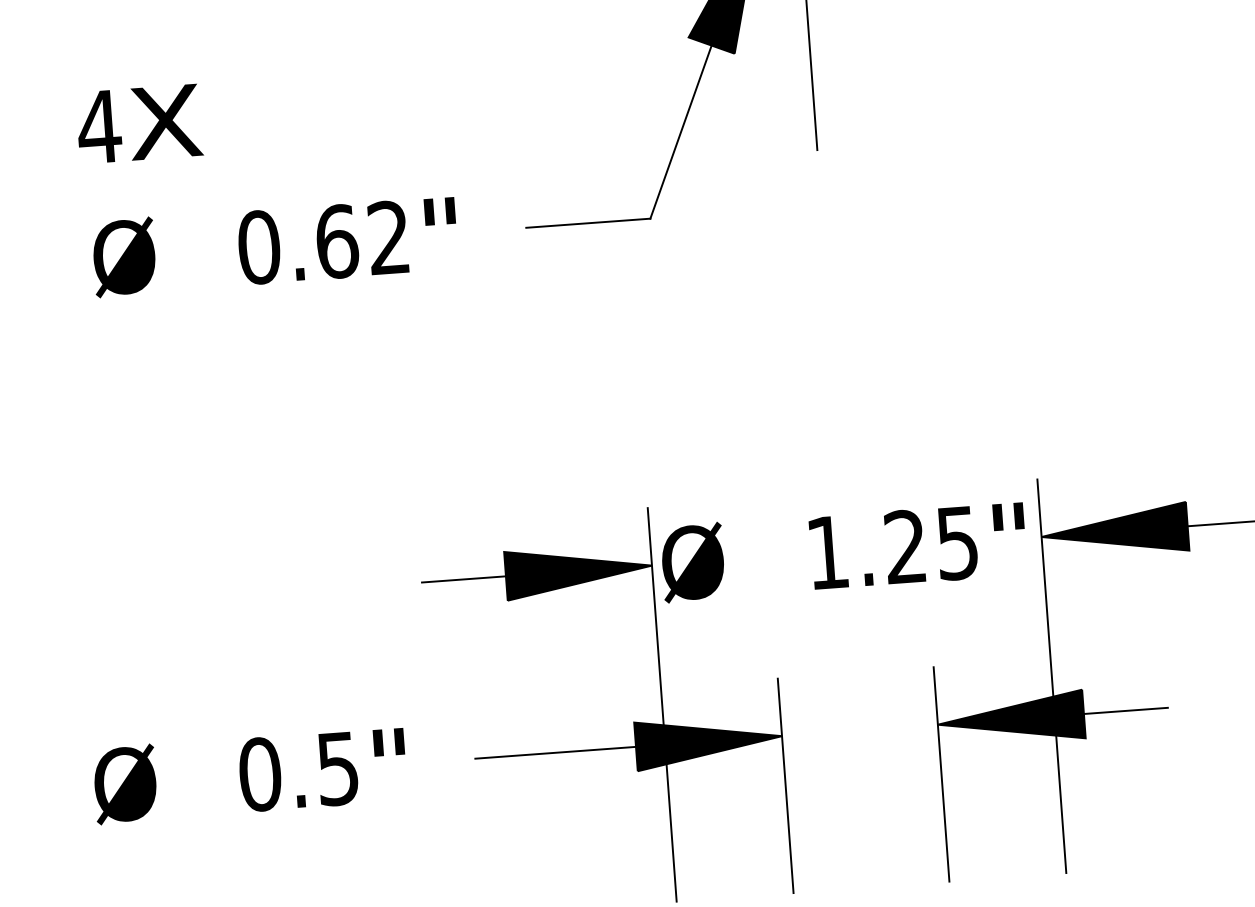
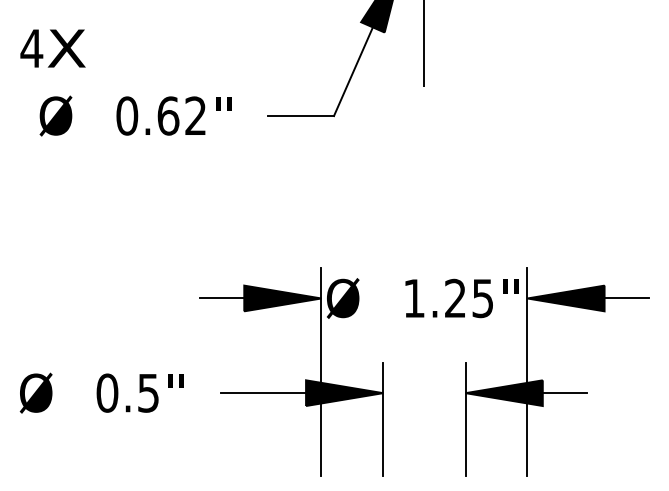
text: (138, 124) -> (52, 48), moved

